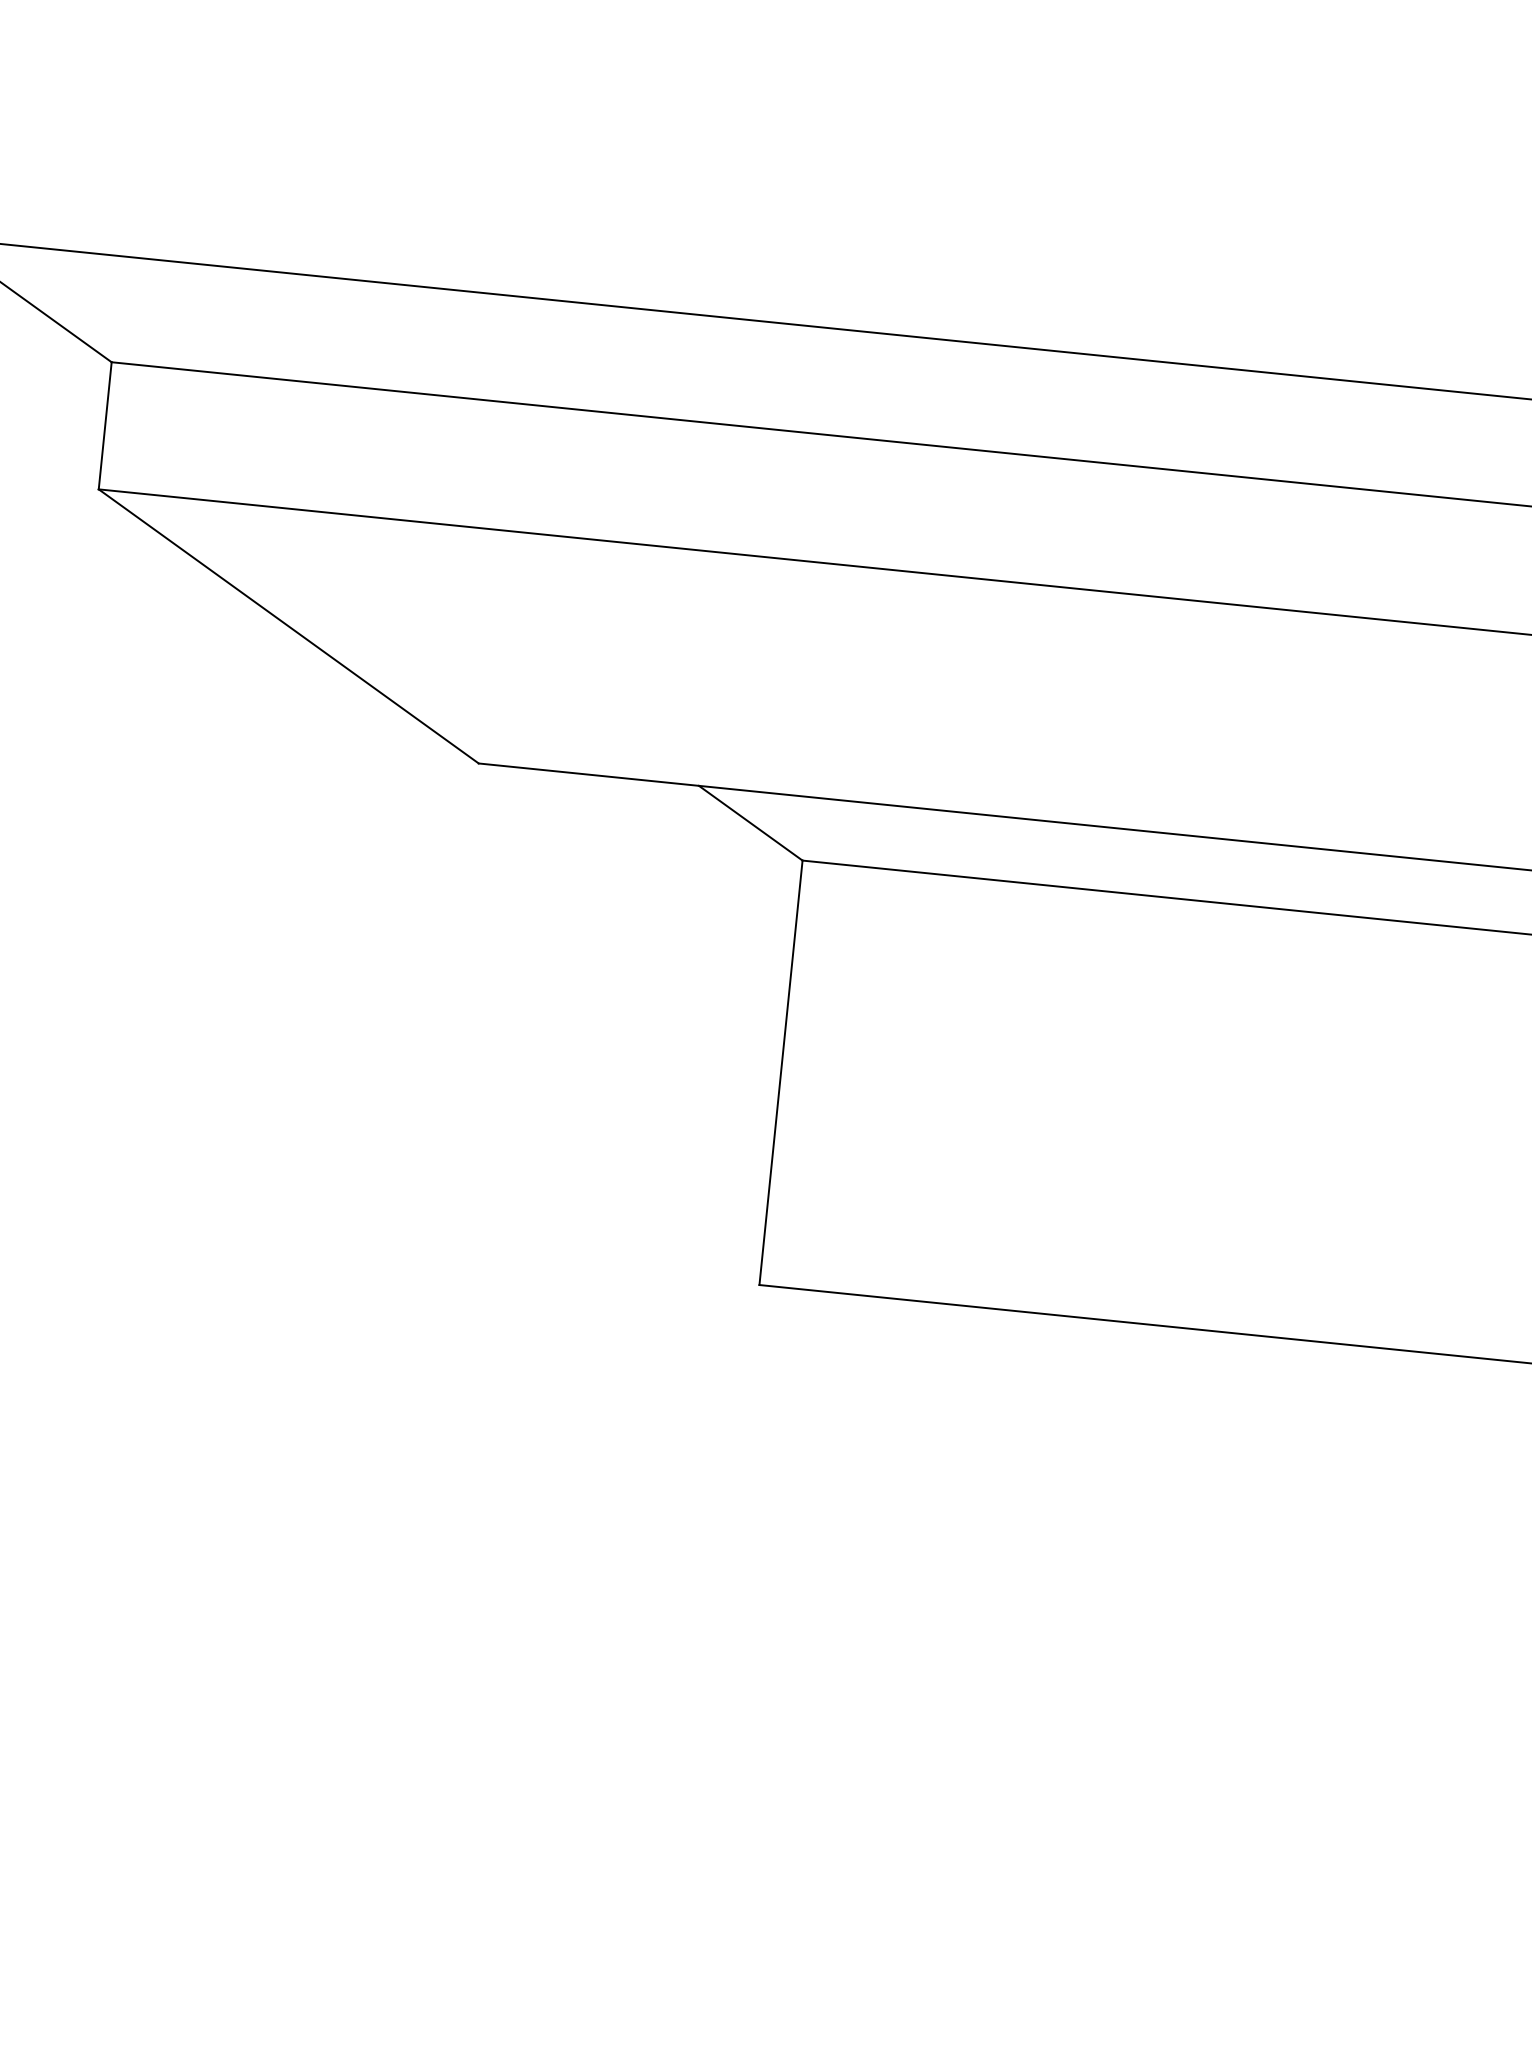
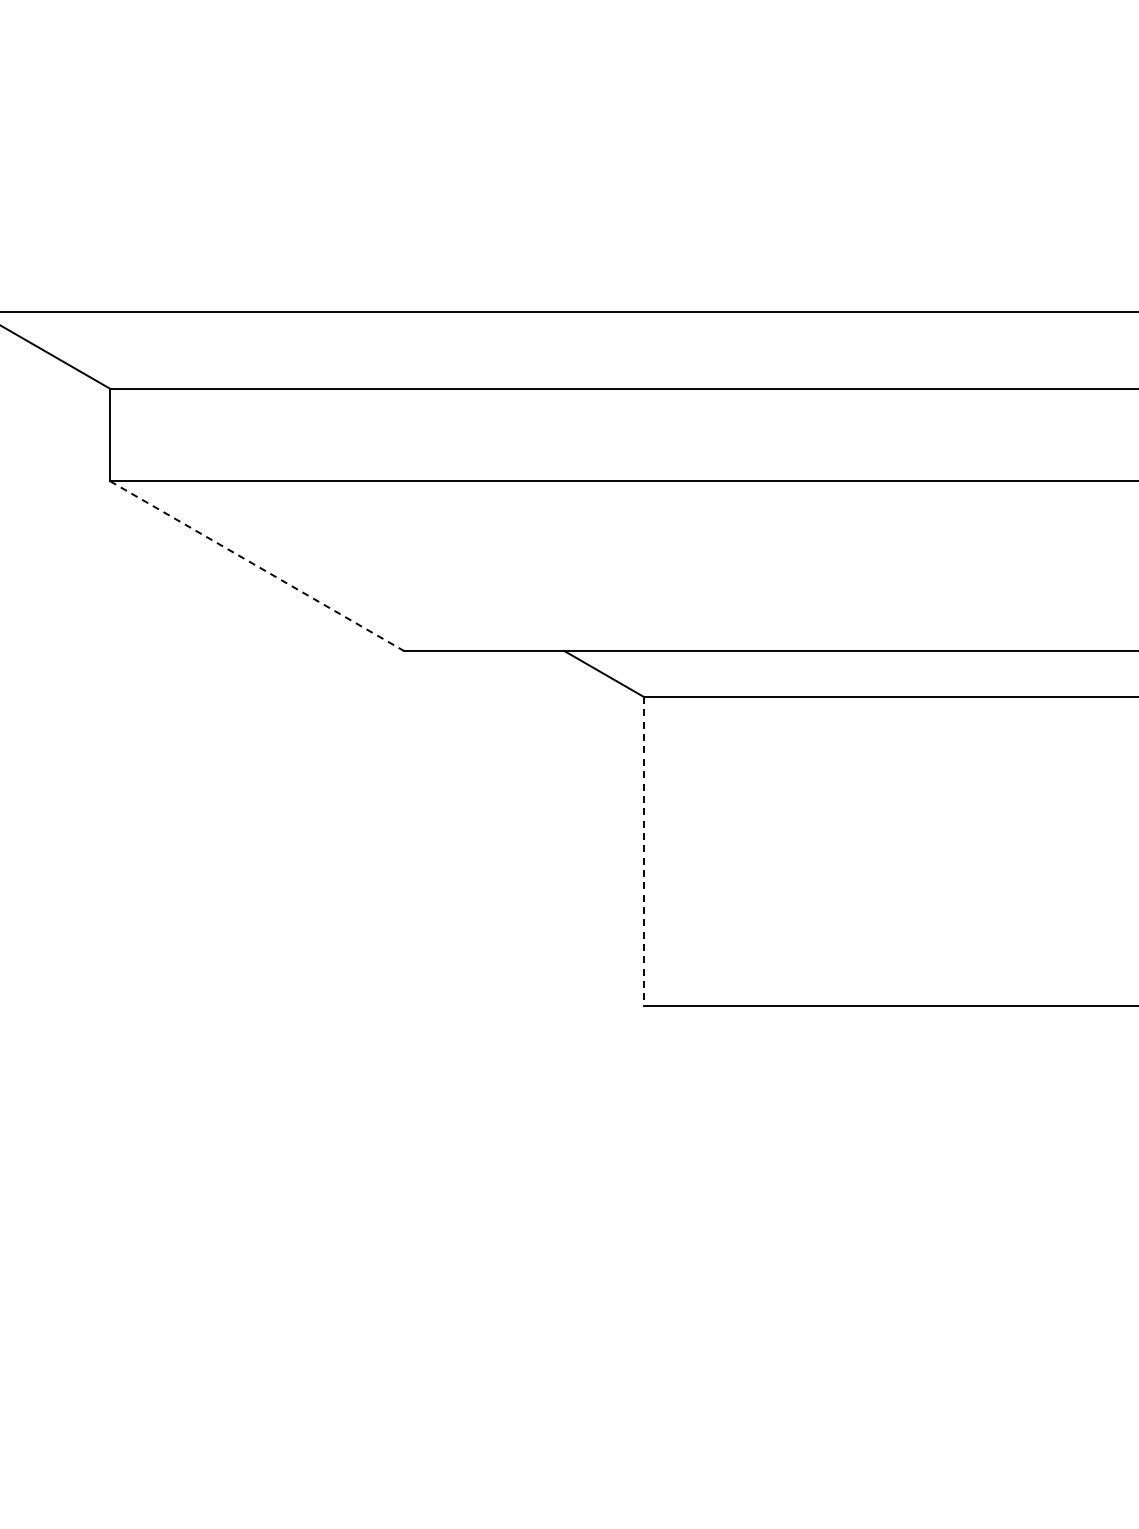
line: (288, 626) -> (256, 566), solid -> dashed
line: (781, 1074) -> (644, 852), solid -> dashed

